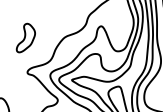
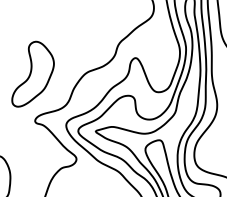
part: (25, 37) -> (32, 73), size x1.67

